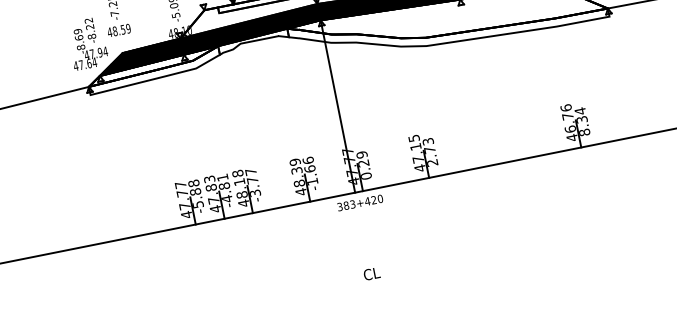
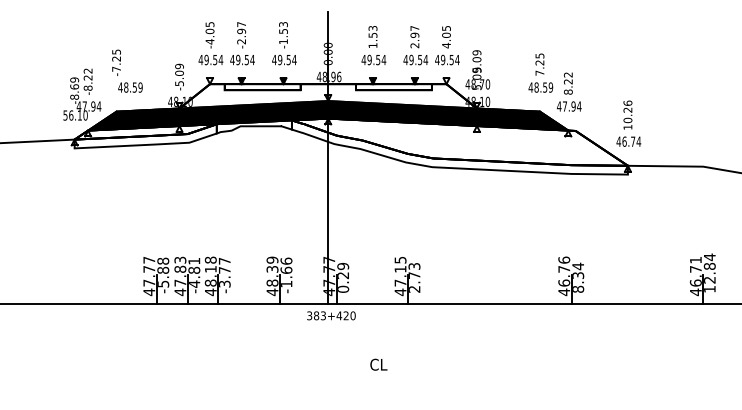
text: (119, 30) -> (130, 87), moved
text: (85, 64) -> (75, 115), 47.64 -> 56.10
text: (371, 273) -> (378, 364), moved

